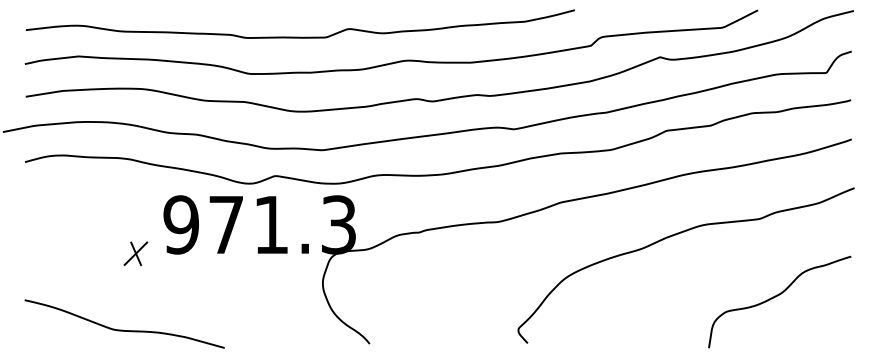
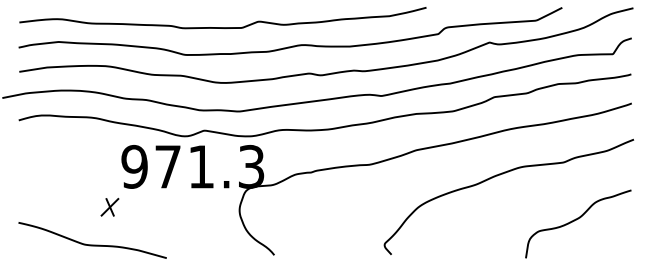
part: (135, 252) -> (109, 206), moved

